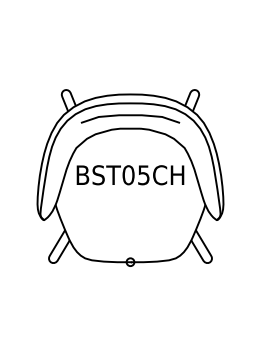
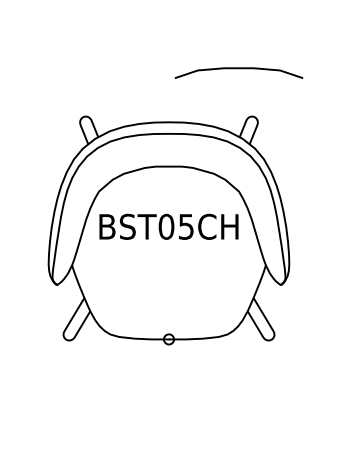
curve: (130, 116) -> (238, 69), moved

